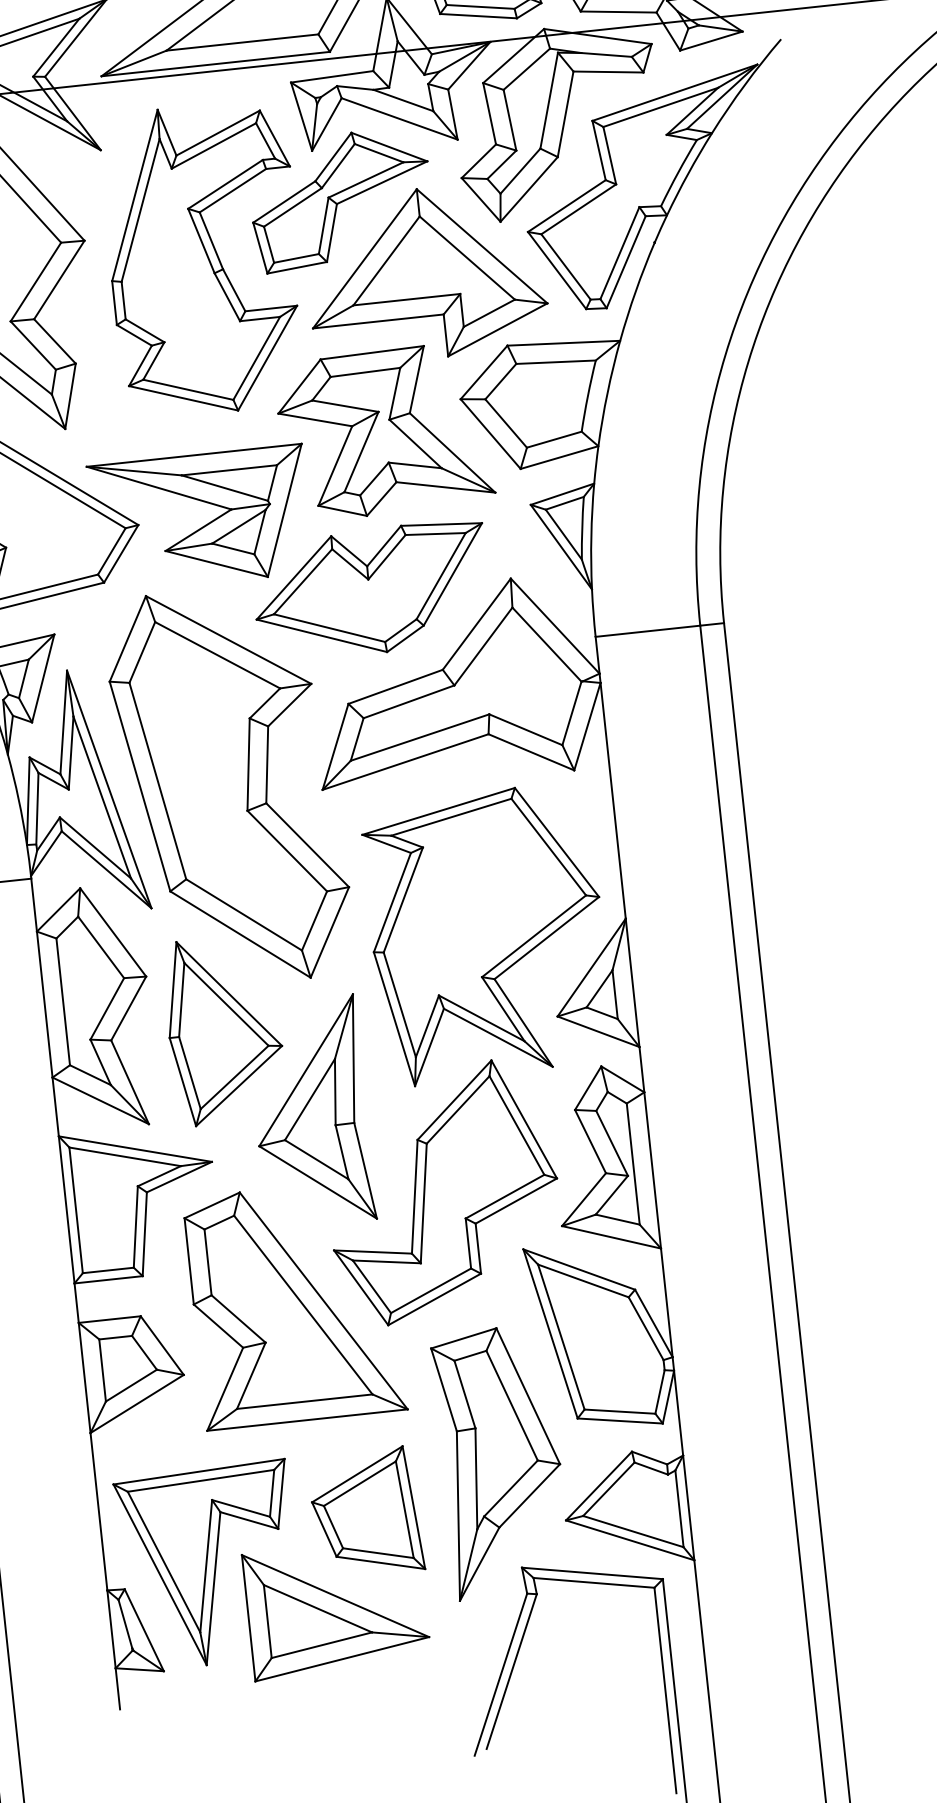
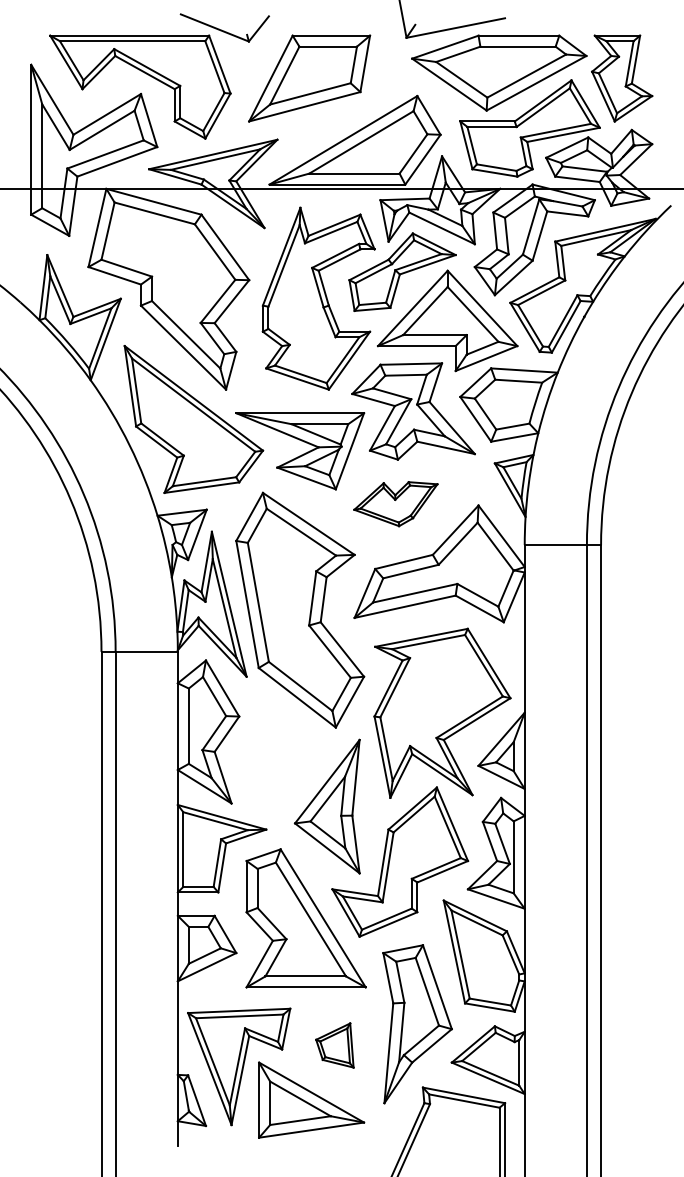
part: (370, 590) -> (395, 503), size x0.6
part: (223, 1029) -> (281, 752), removed
part: (365, 1512) -> (334, 1045), size x0.6

